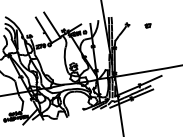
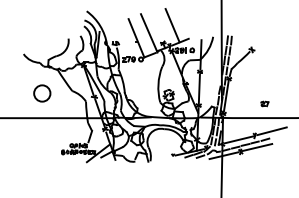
line: (67, 16) -> (172, 25), added
part: (147, 25) -> (264, 103), moved

